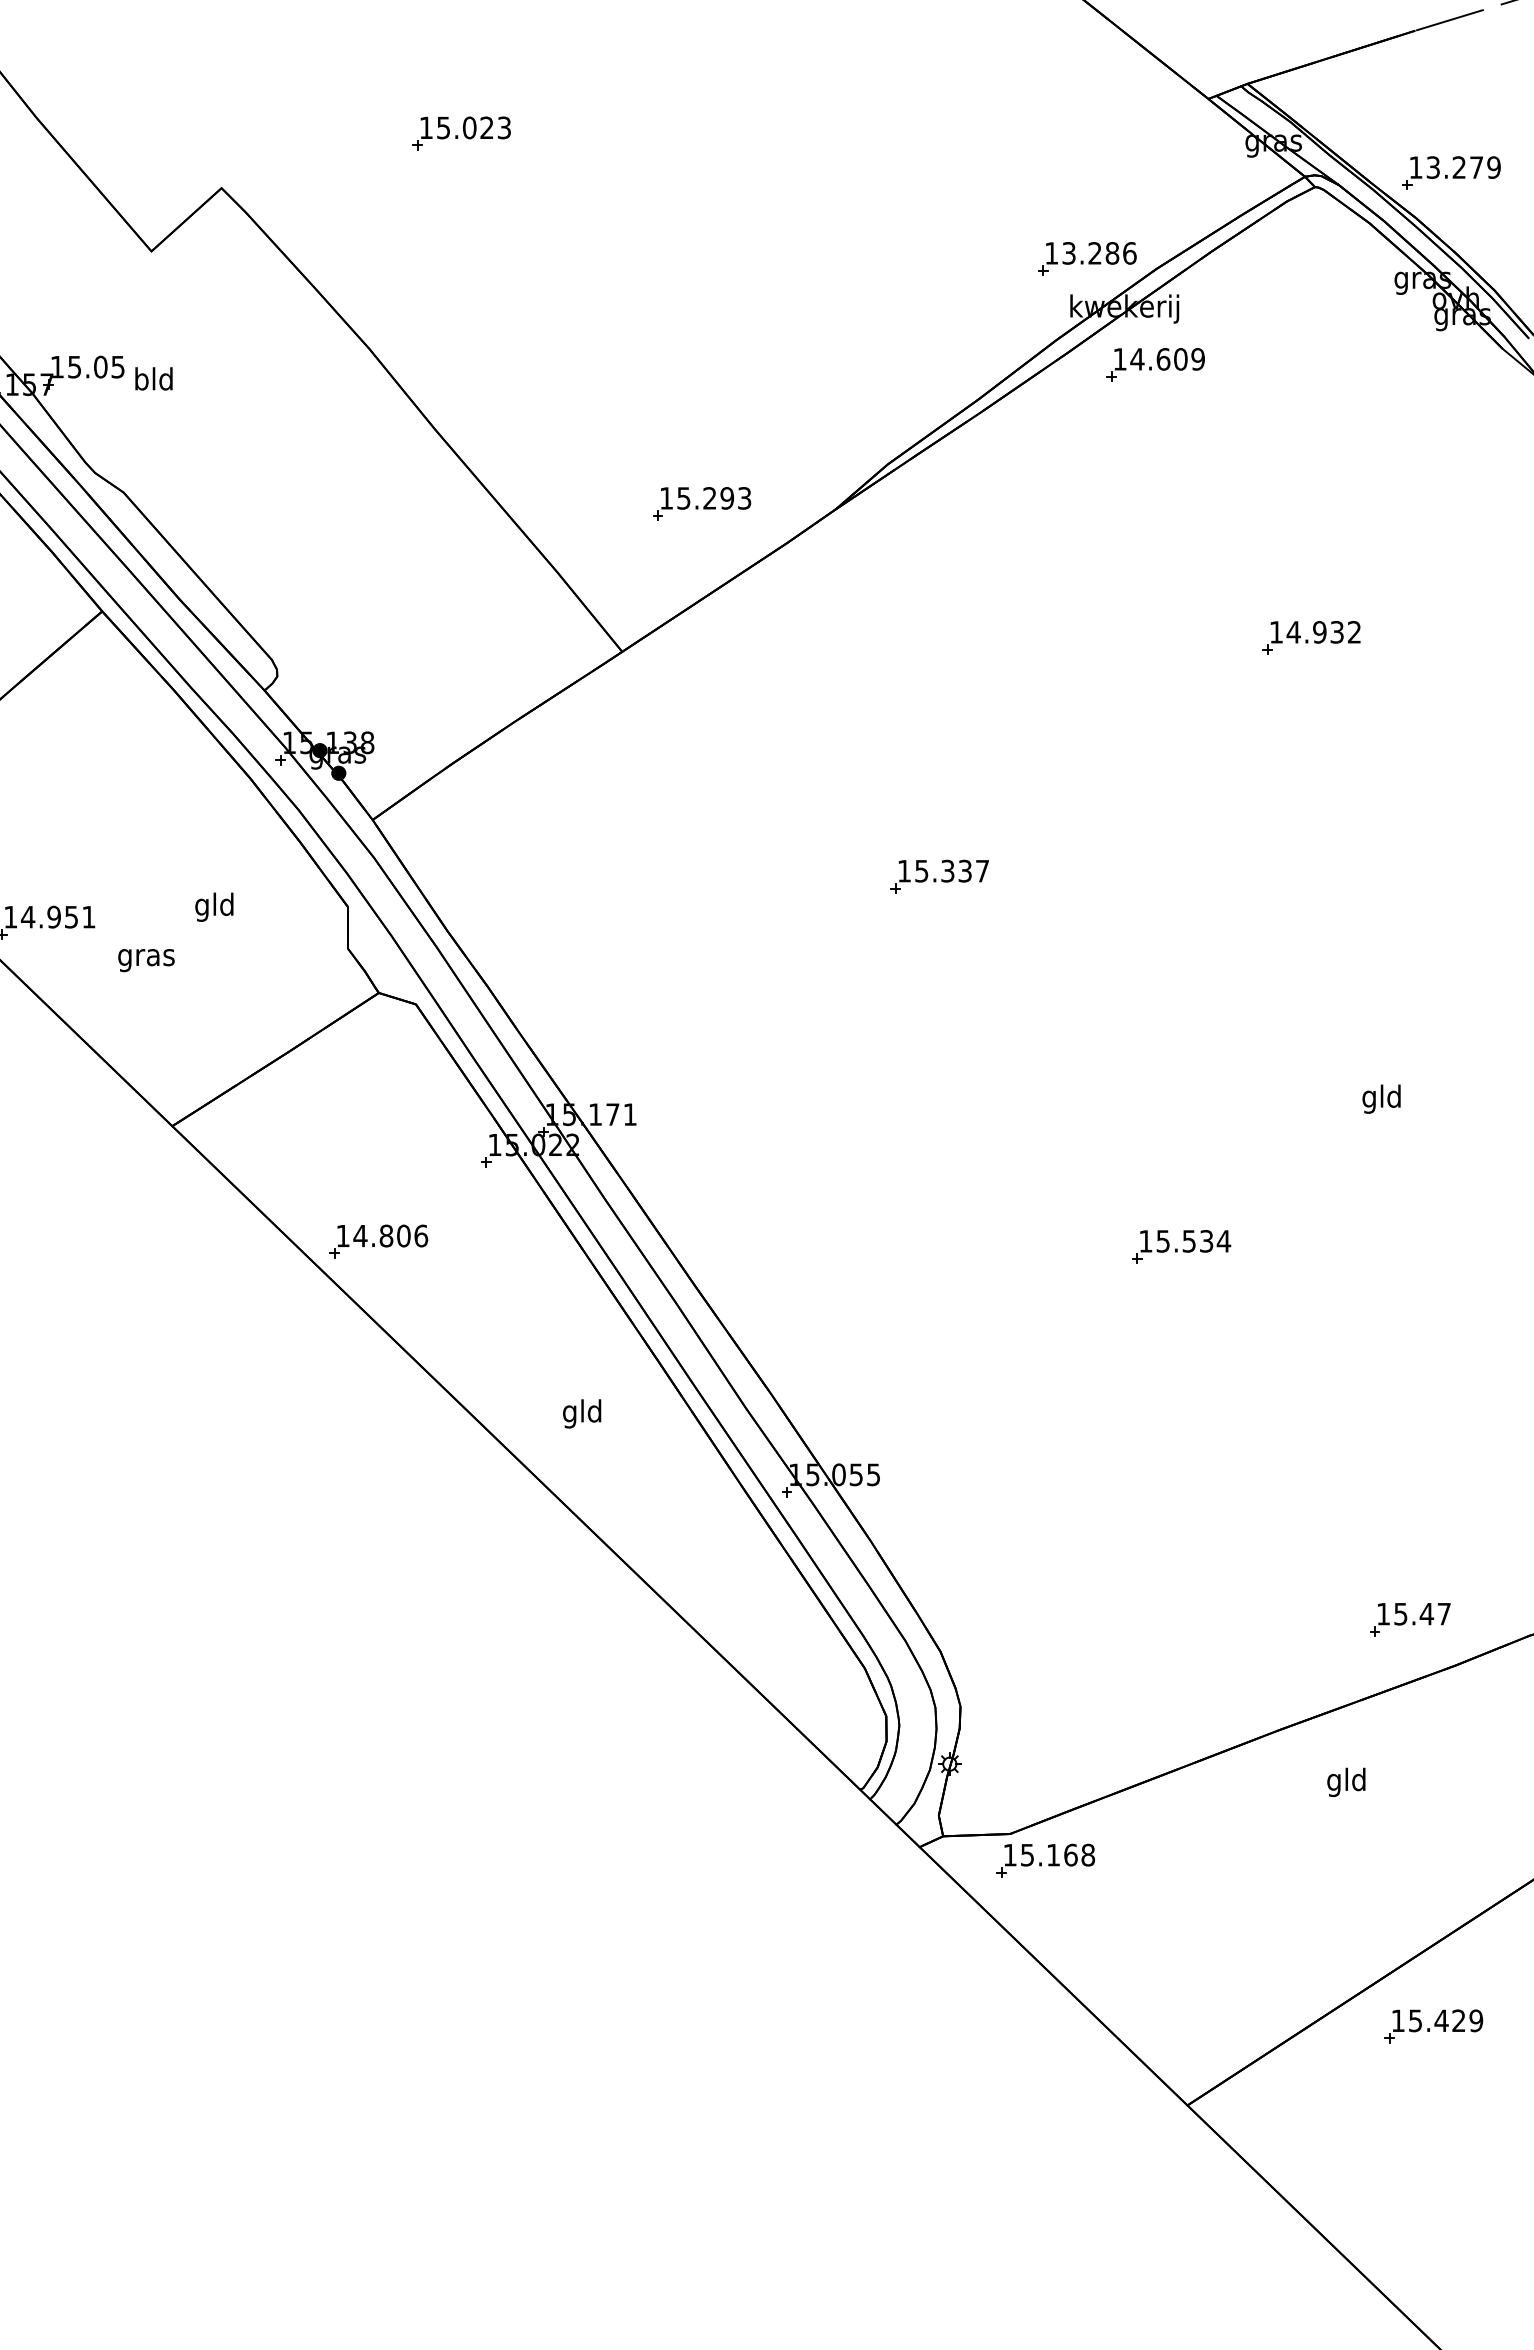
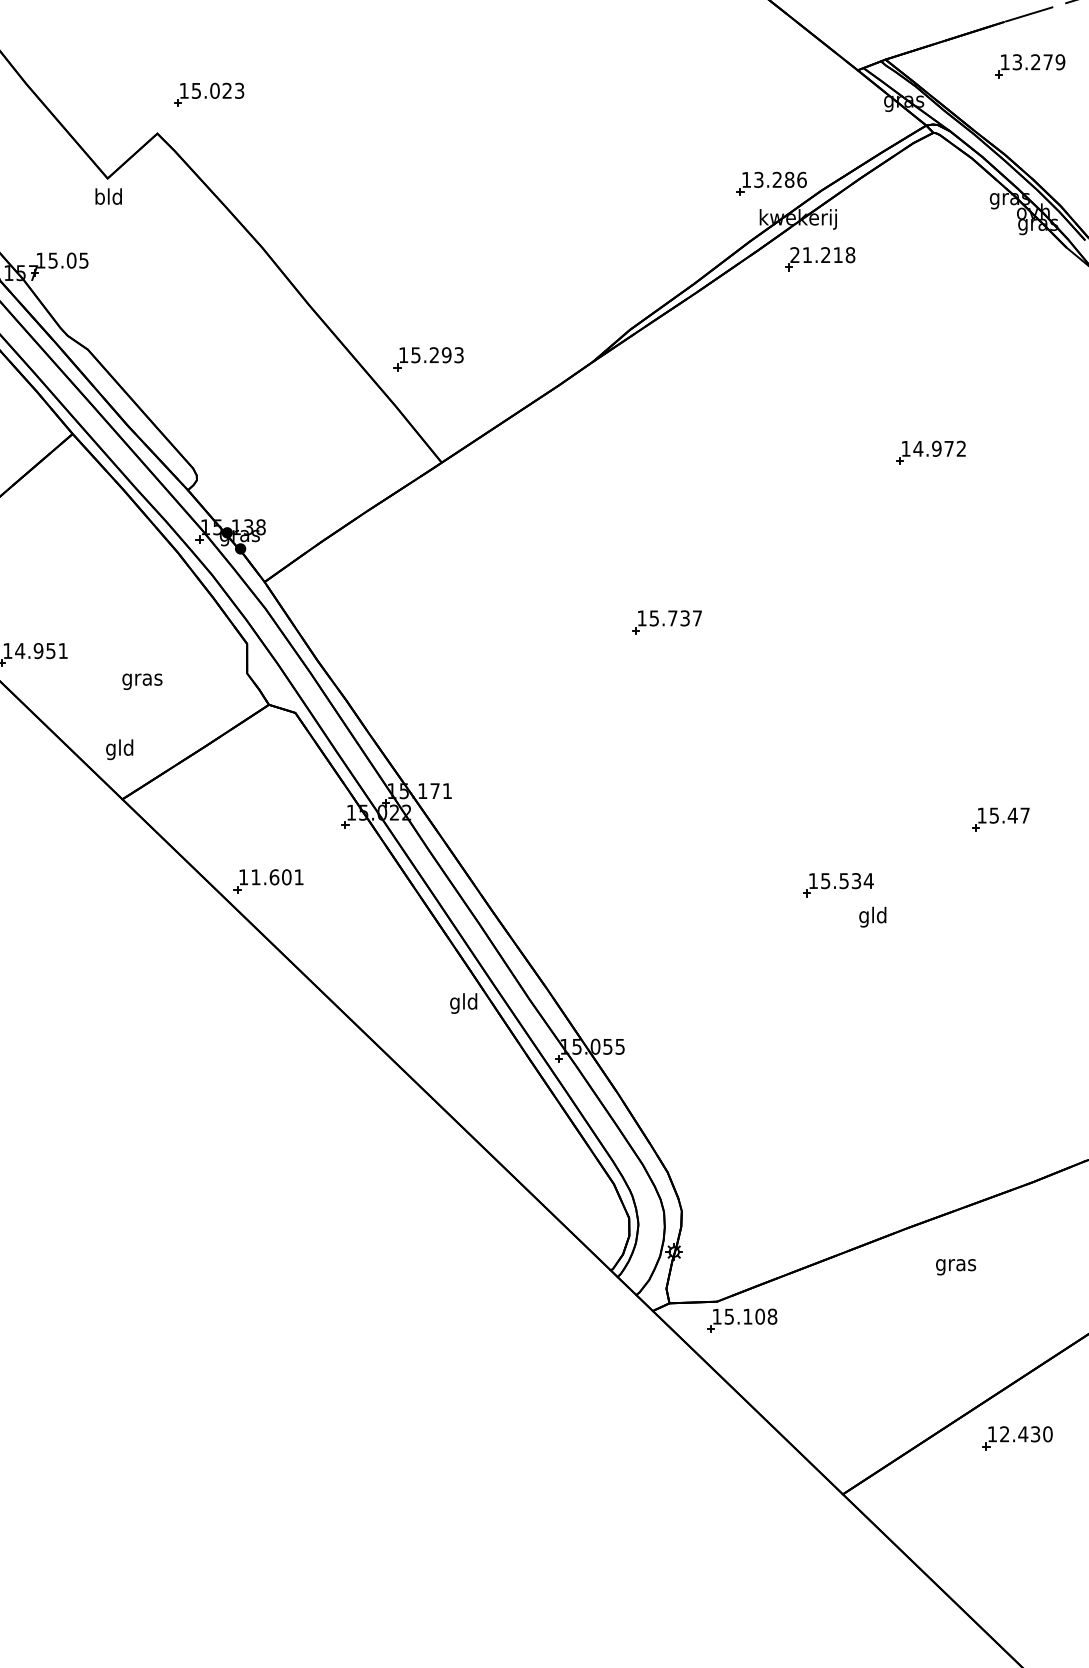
part: (461, 133) -> (209, 94), moved
part: (1451, 172) -> (1030, 65), moved
text: (1158, 359) -> (822, 255), 14.609 -> 21.218
text: (153, 378) -> (108, 196), moved
part: (702, 503) -> (429, 358), moved
text: (1336, 632) -> (948, 448), 14.932 -> 14.972
text: (947, 870) -> (672, 617), 15.337 -> 15.737
text: (214, 906) -> (119, 749), moved
text: (146, 960) -> (142, 681), moved
text: (1381, 1098) -> (872, 916), moved
text: (390, 1235) -> (277, 876), 14.806 -> 11.601
text: (582, 1413) -> (463, 1003), moved
part: (1410, 1619) -> (1001, 819), moved
text: (1346, 1782) -> (955, 1265), gld -> gras
text: (1070, 1854) -> (759, 1316), 15.168 -> 15.108
text: (1446, 2020) -> (1026, 1434), 15.429 -> 12.430

